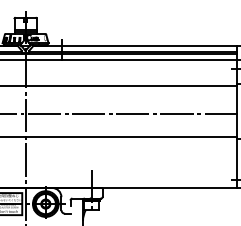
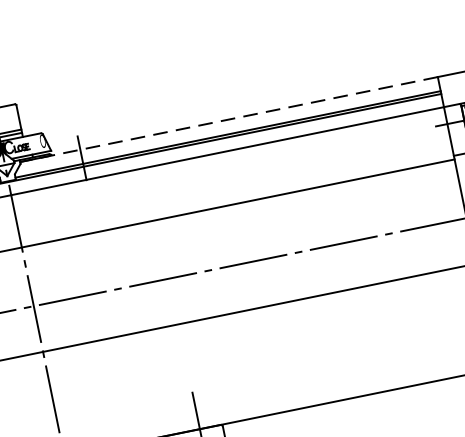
line: (134, 45) -> (228, 119), solid -> dashed

